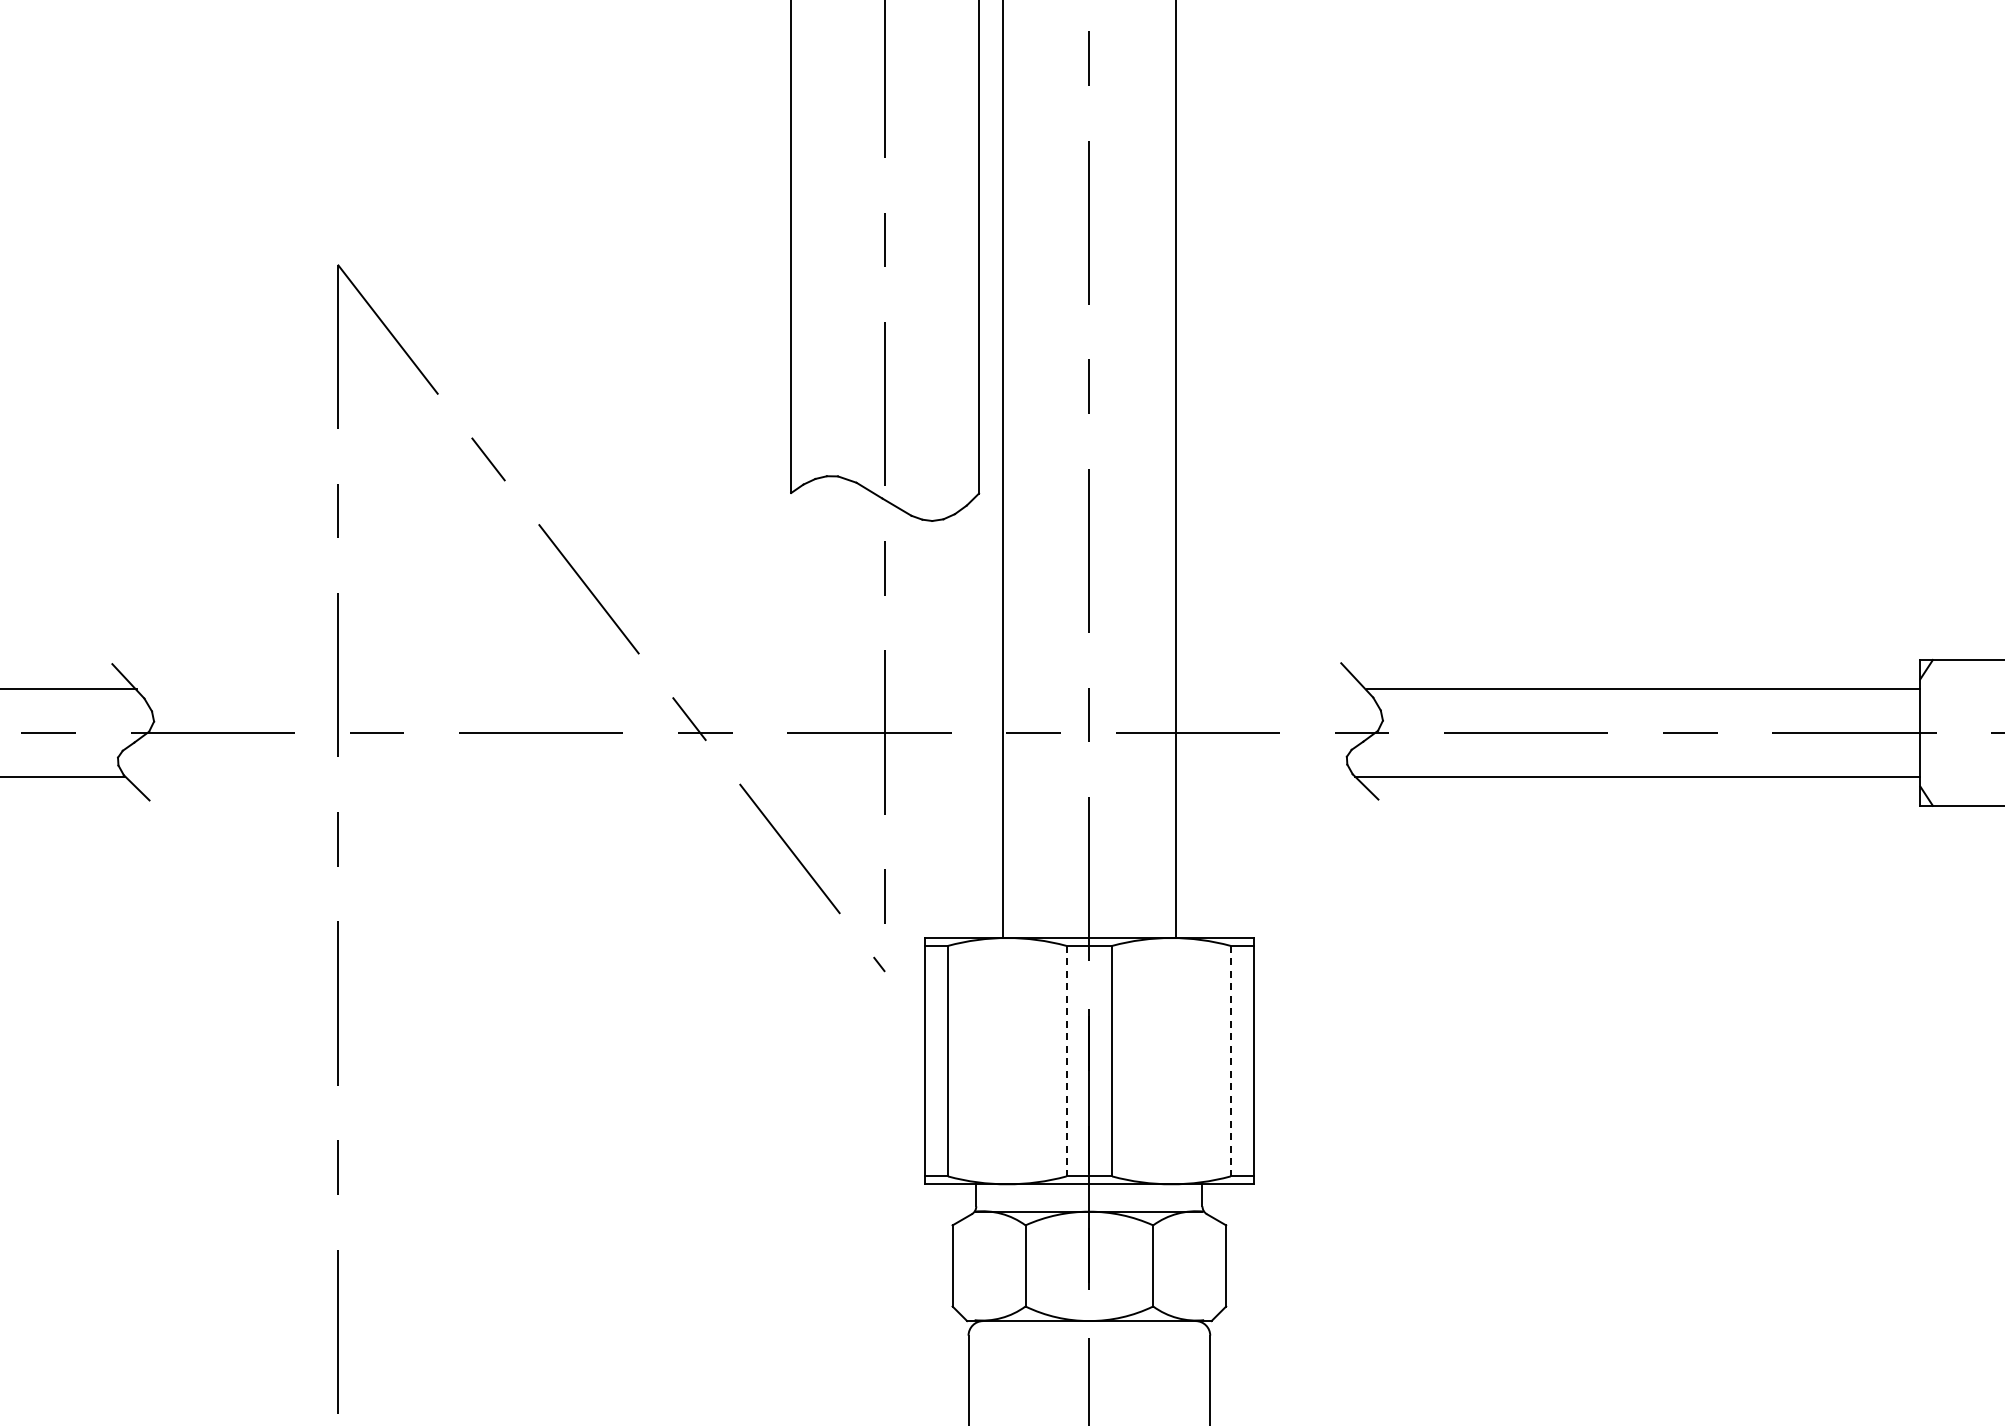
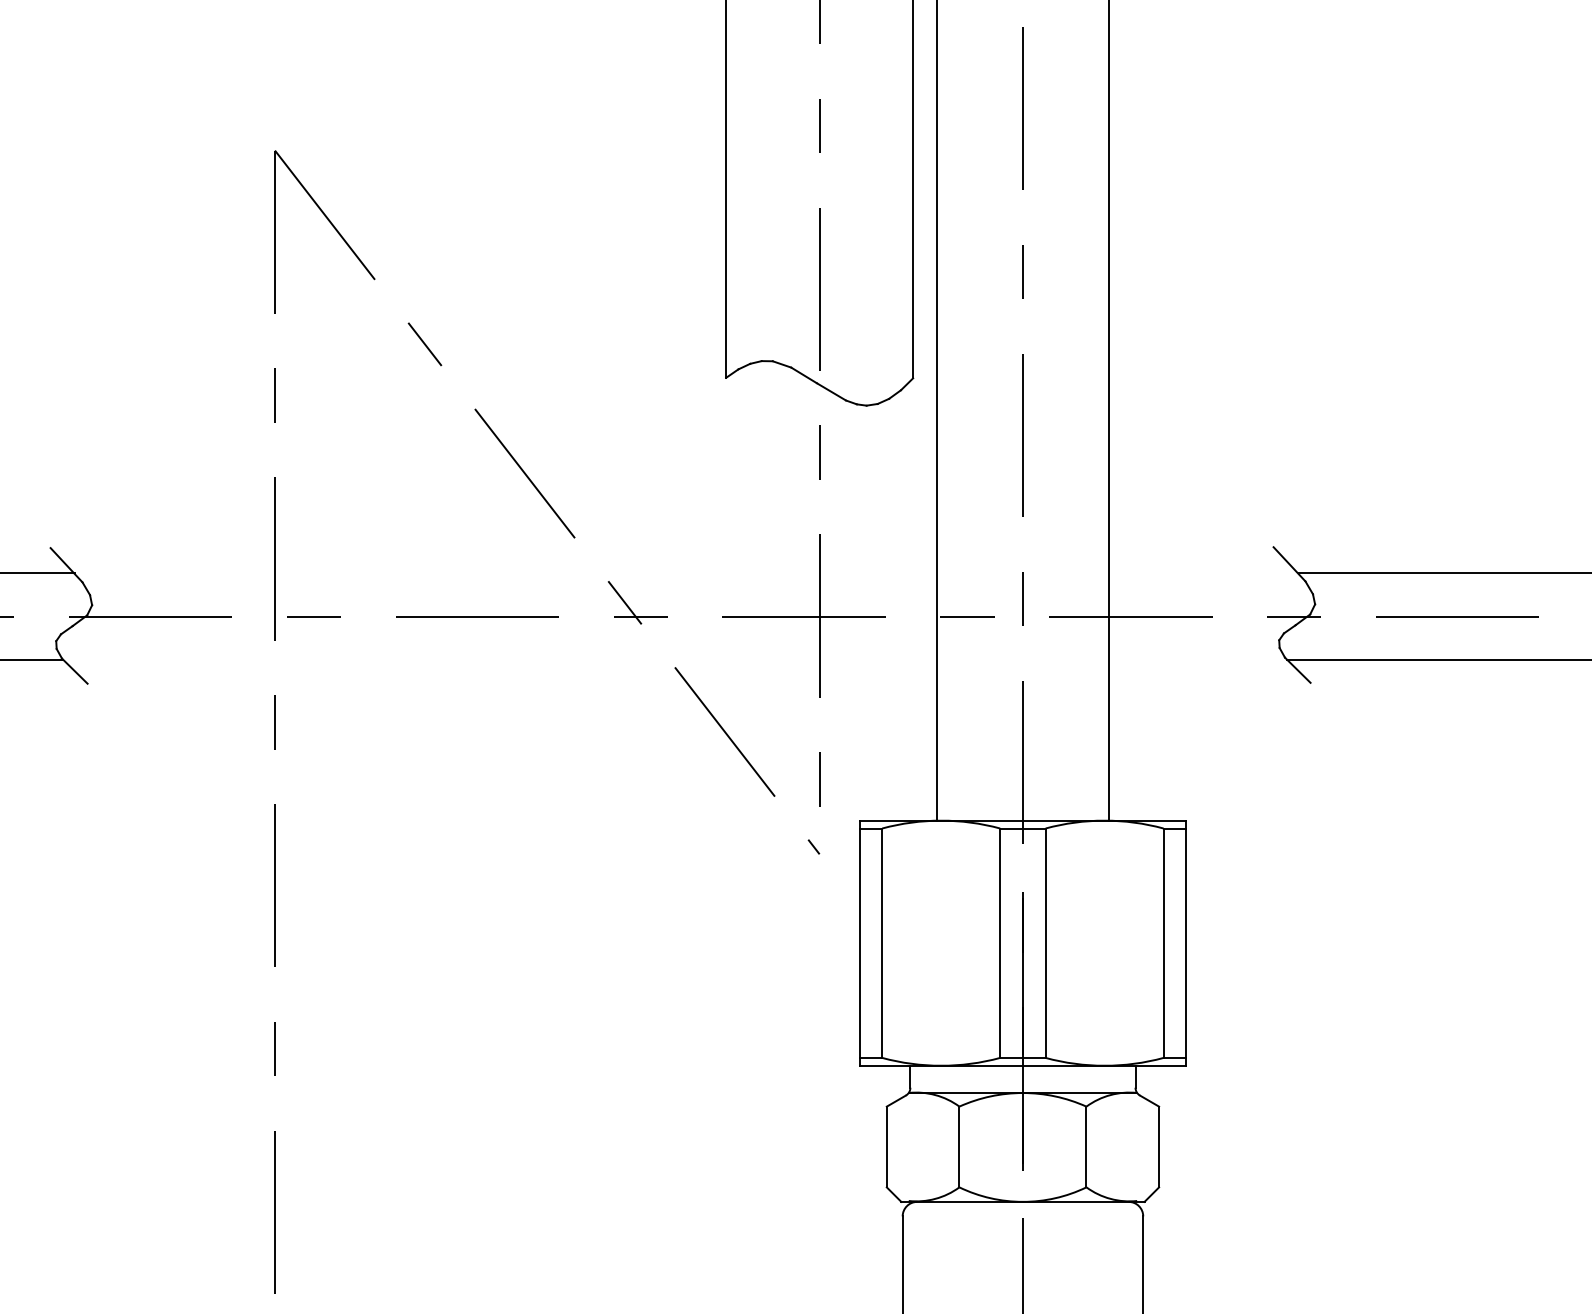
line: (1066, 1061) -> (1000, 943), dashed -> solid
line: (1230, 1061) -> (1163, 943), dashed -> solid

